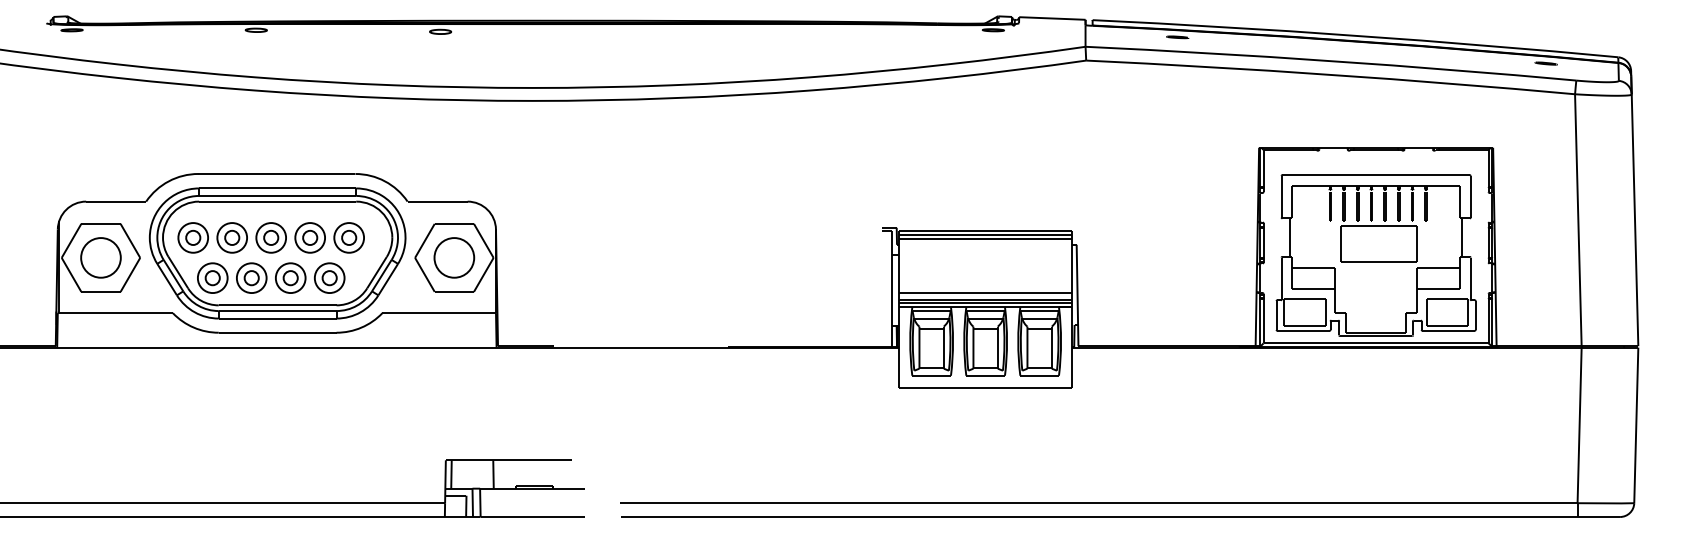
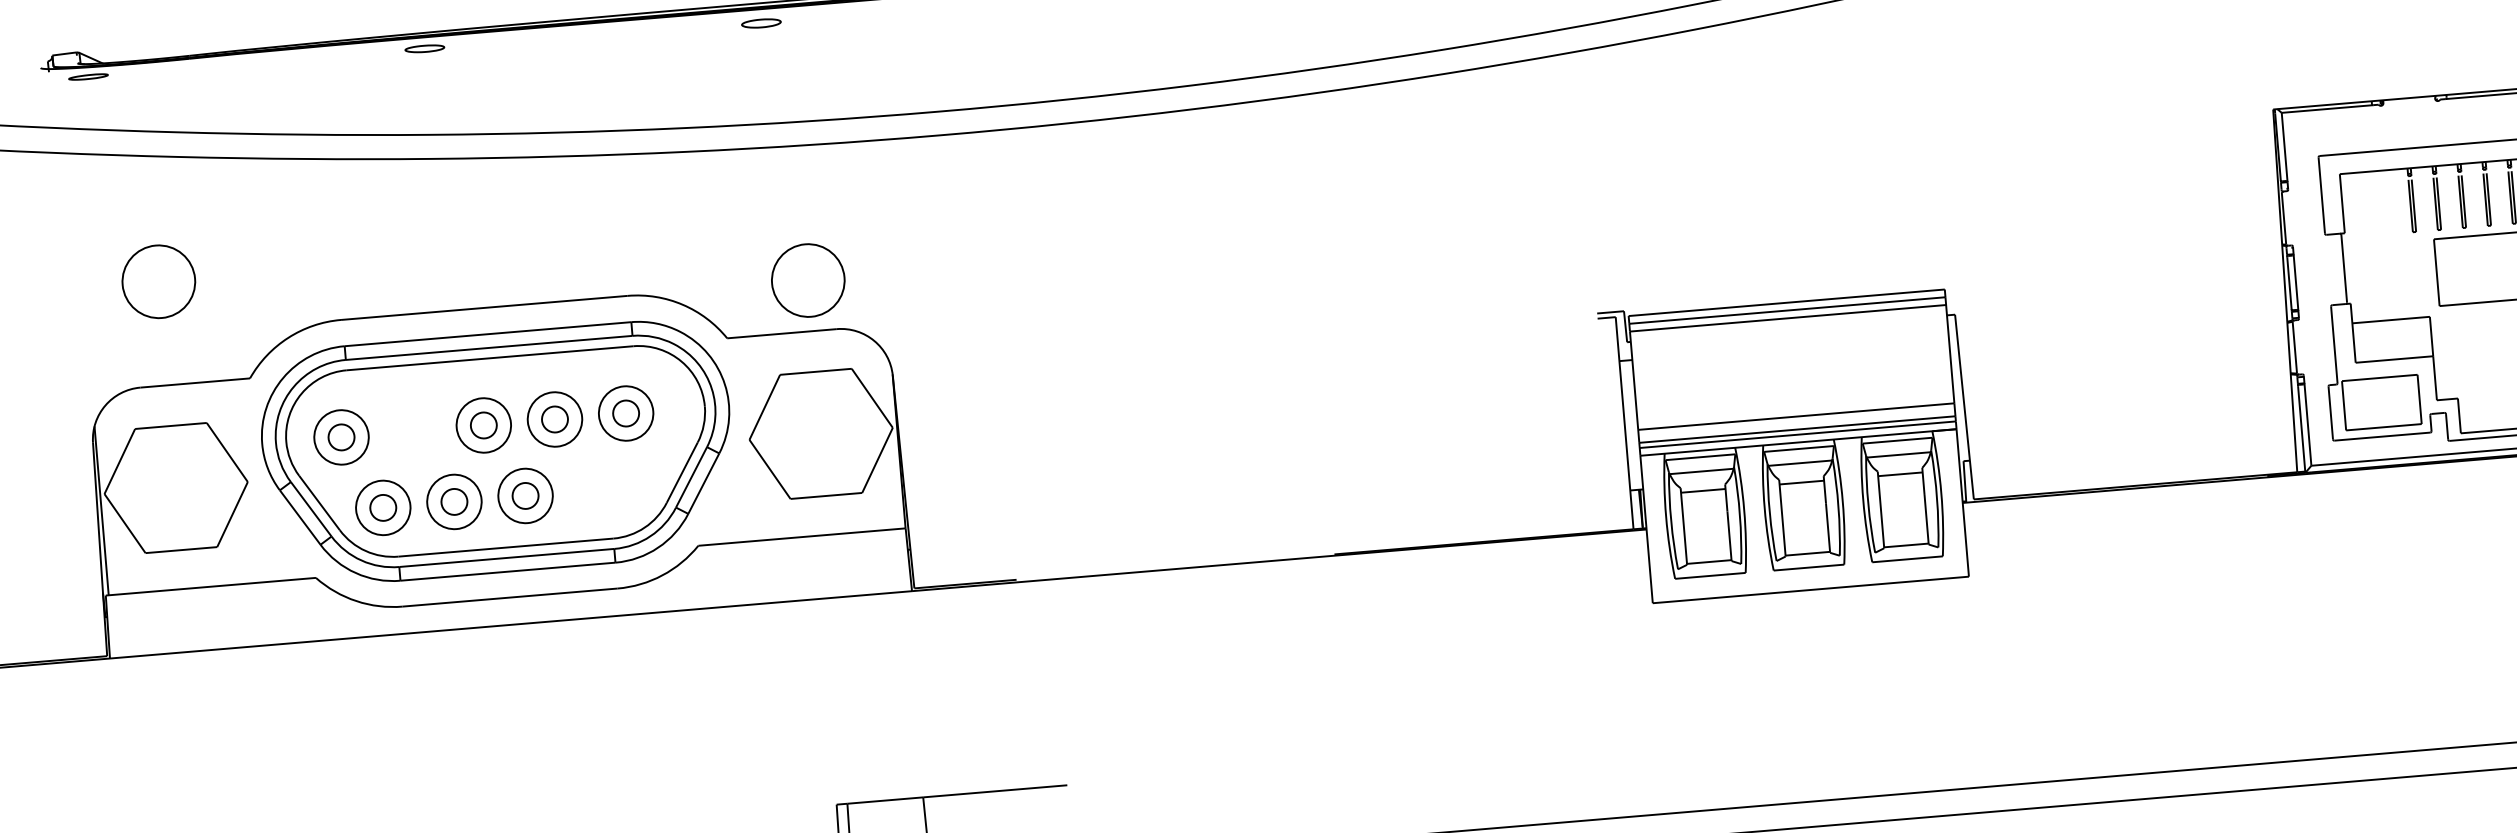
part: (231, 237) -> (411, 430), removed
part: (100, 257) -> (157, 281), moved
part: (454, 257) -> (808, 279), moved
part: (329, 277) -> (596, 488), removed

